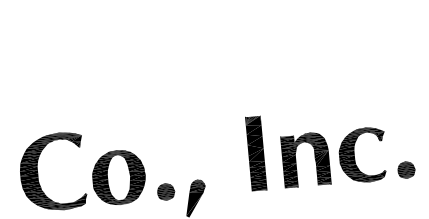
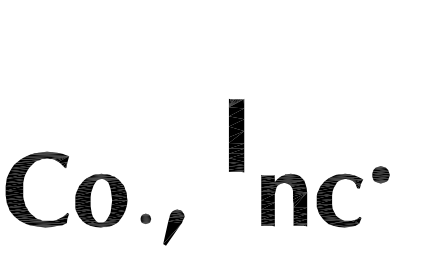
part: (256, 153) -> (236, 135), moved
part: (406, 169) -> (380, 174), moved
part: (165, 191) -> (145, 218), size x0.6

